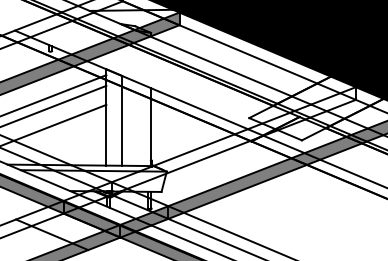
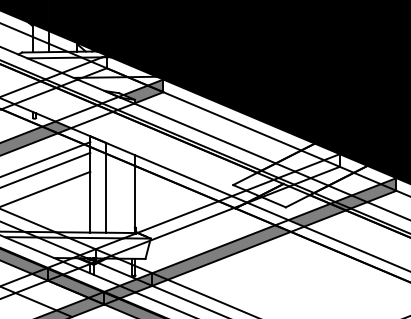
fill: (110, 44) -> (94, 111), removed
fill: (305, 158) -> (289, 225), removed

